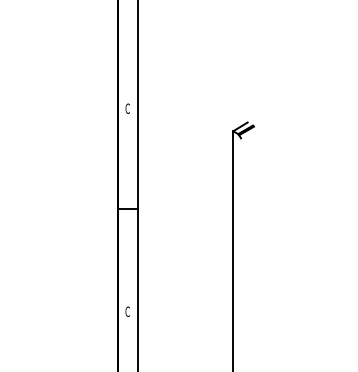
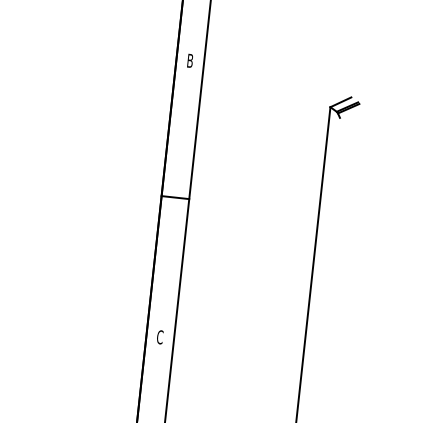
text: (127, 108) -> (189, 60), C -> B

